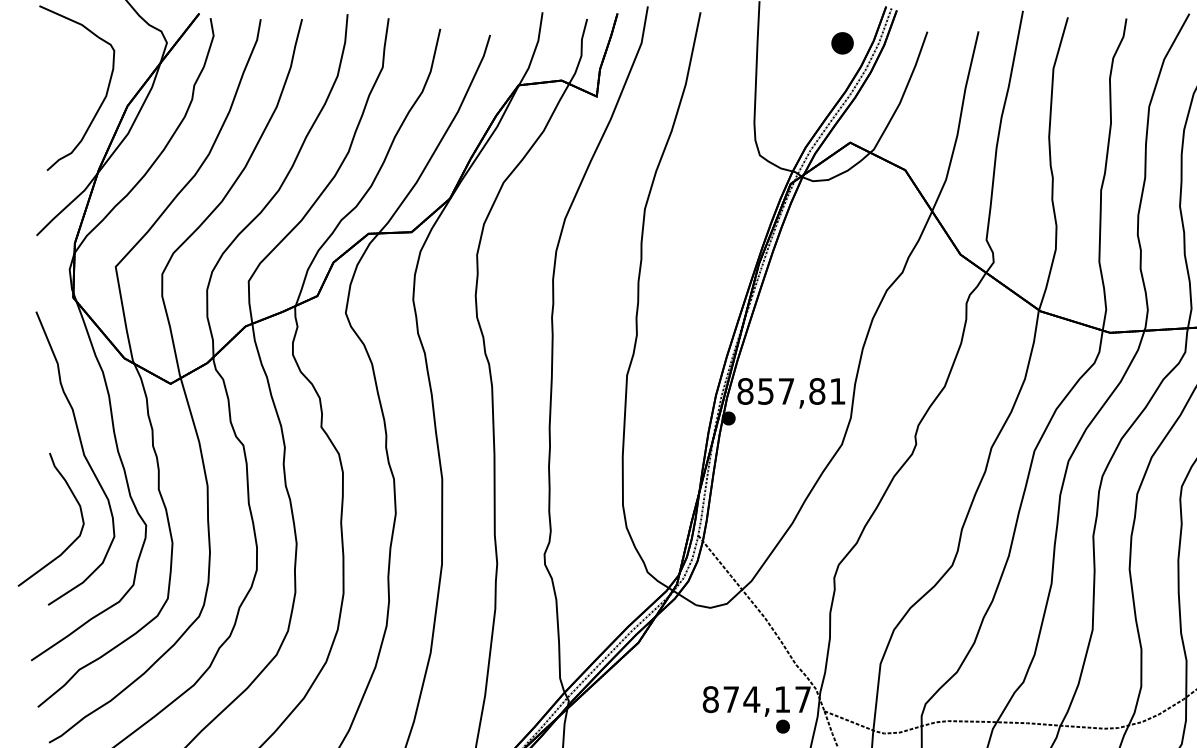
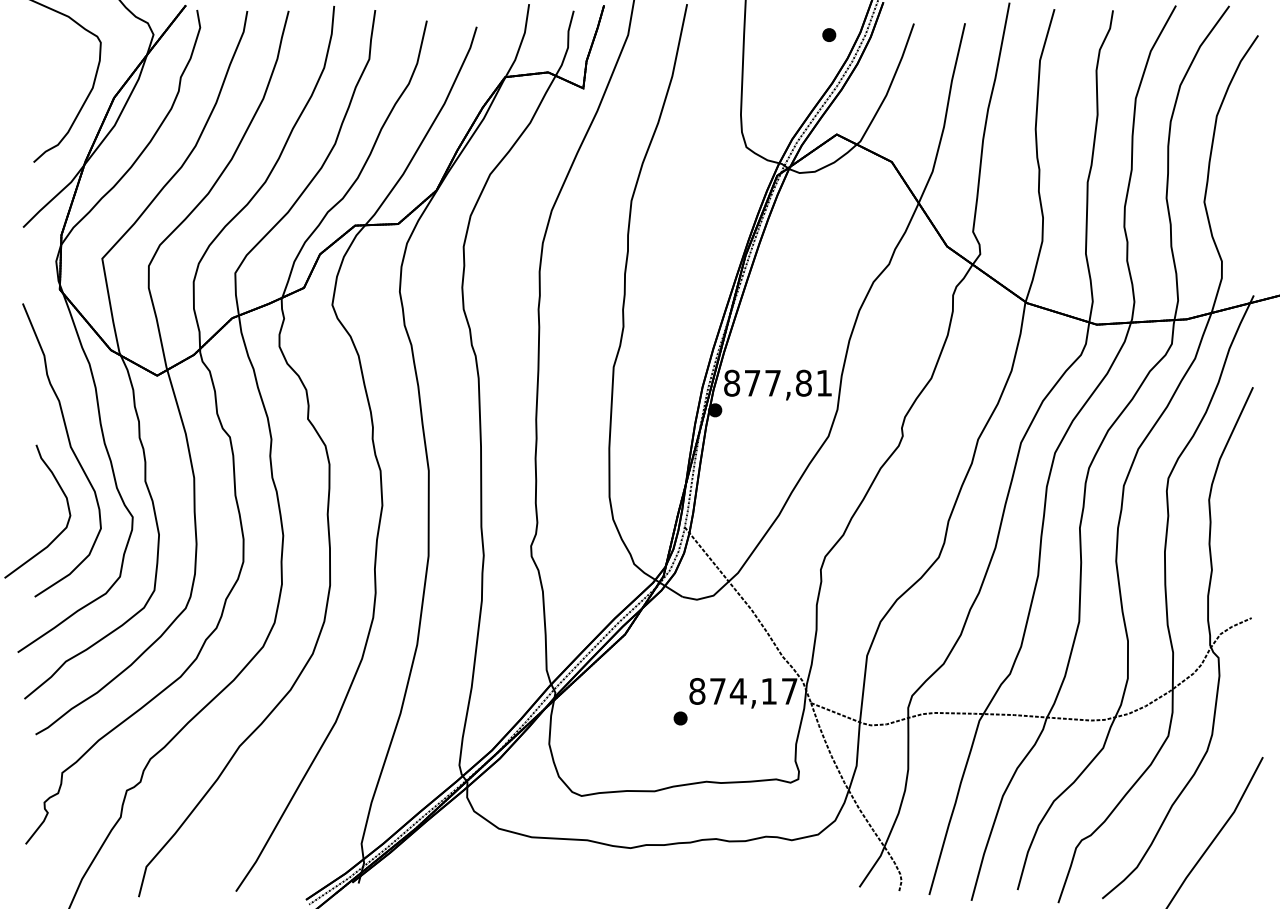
part: (842, 42) -> (829, 34), size x0.62
text: (765, 391) -> (752, 383), 857,81 -> 877,81
part: (782, 726) -> (680, 718), moved

